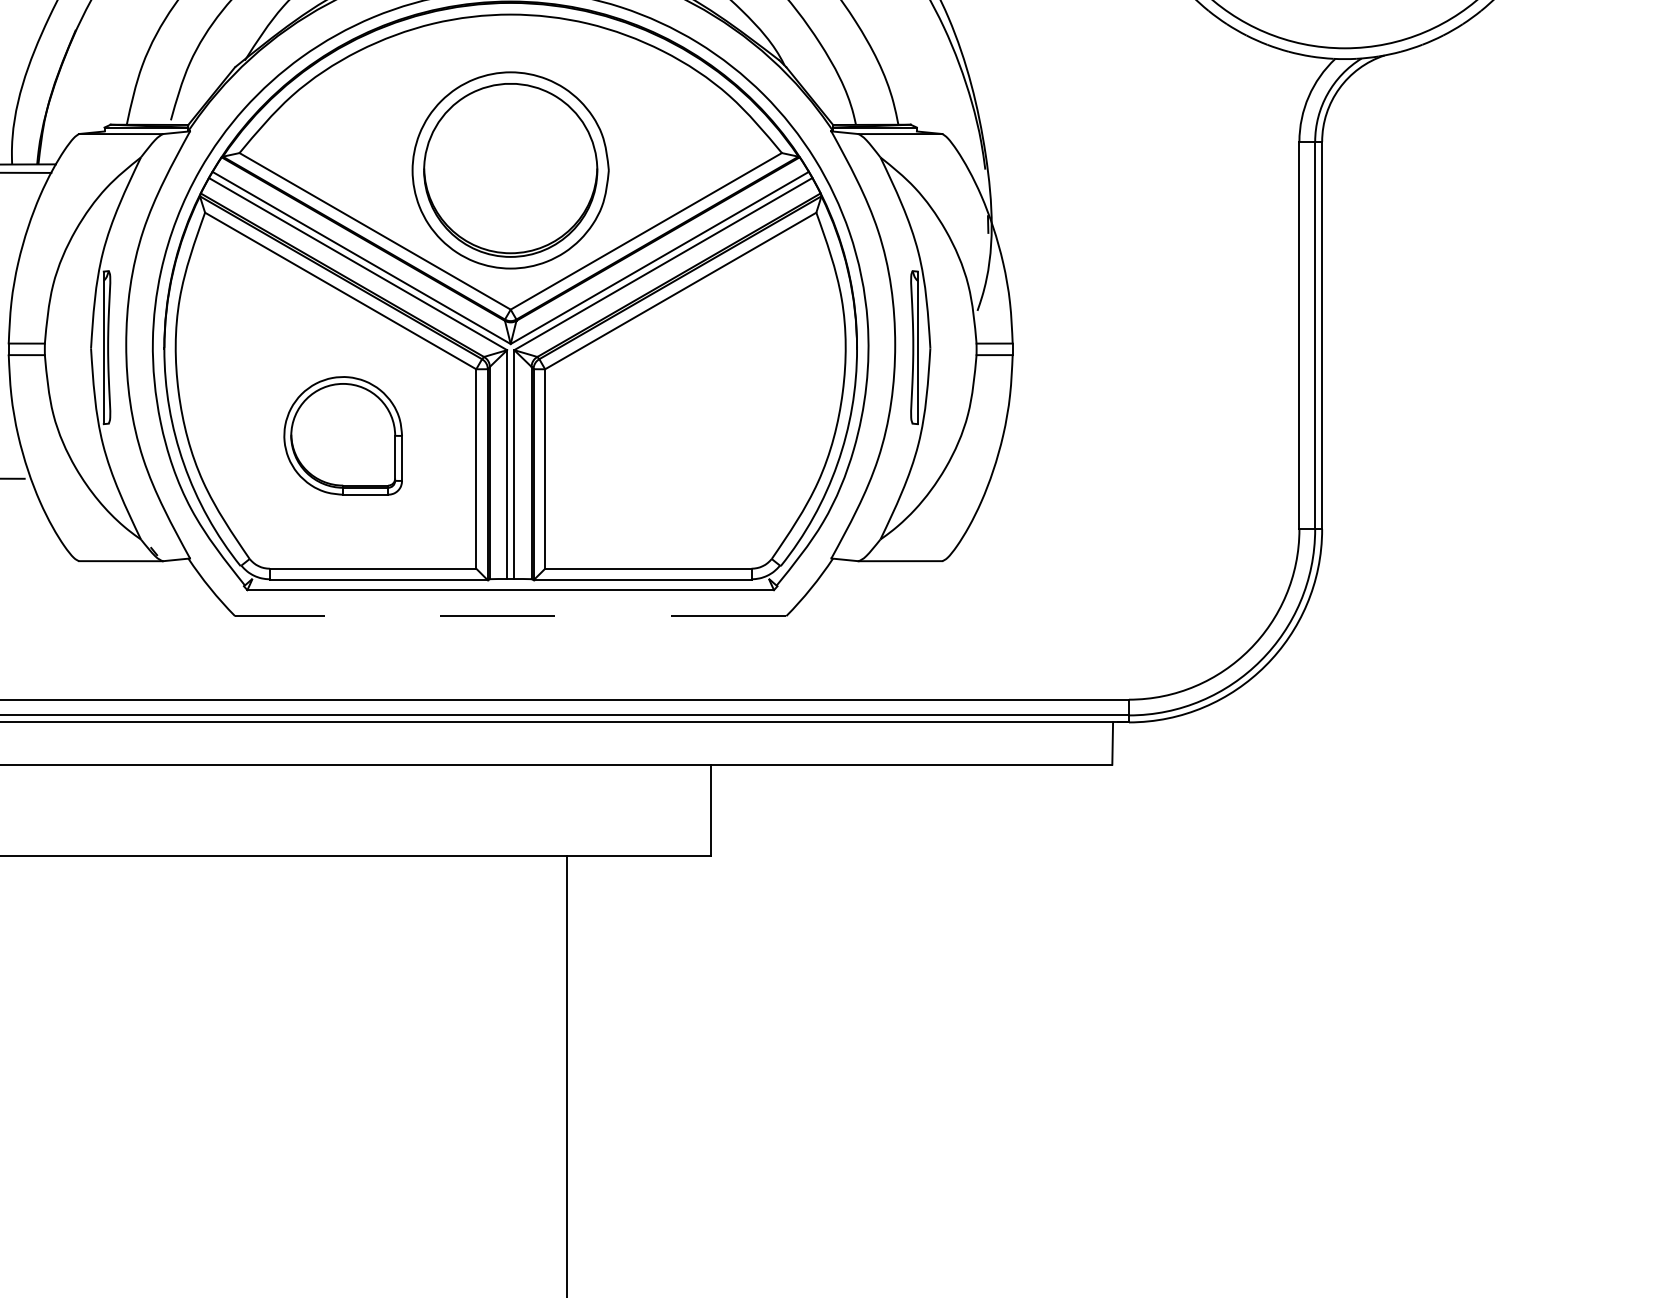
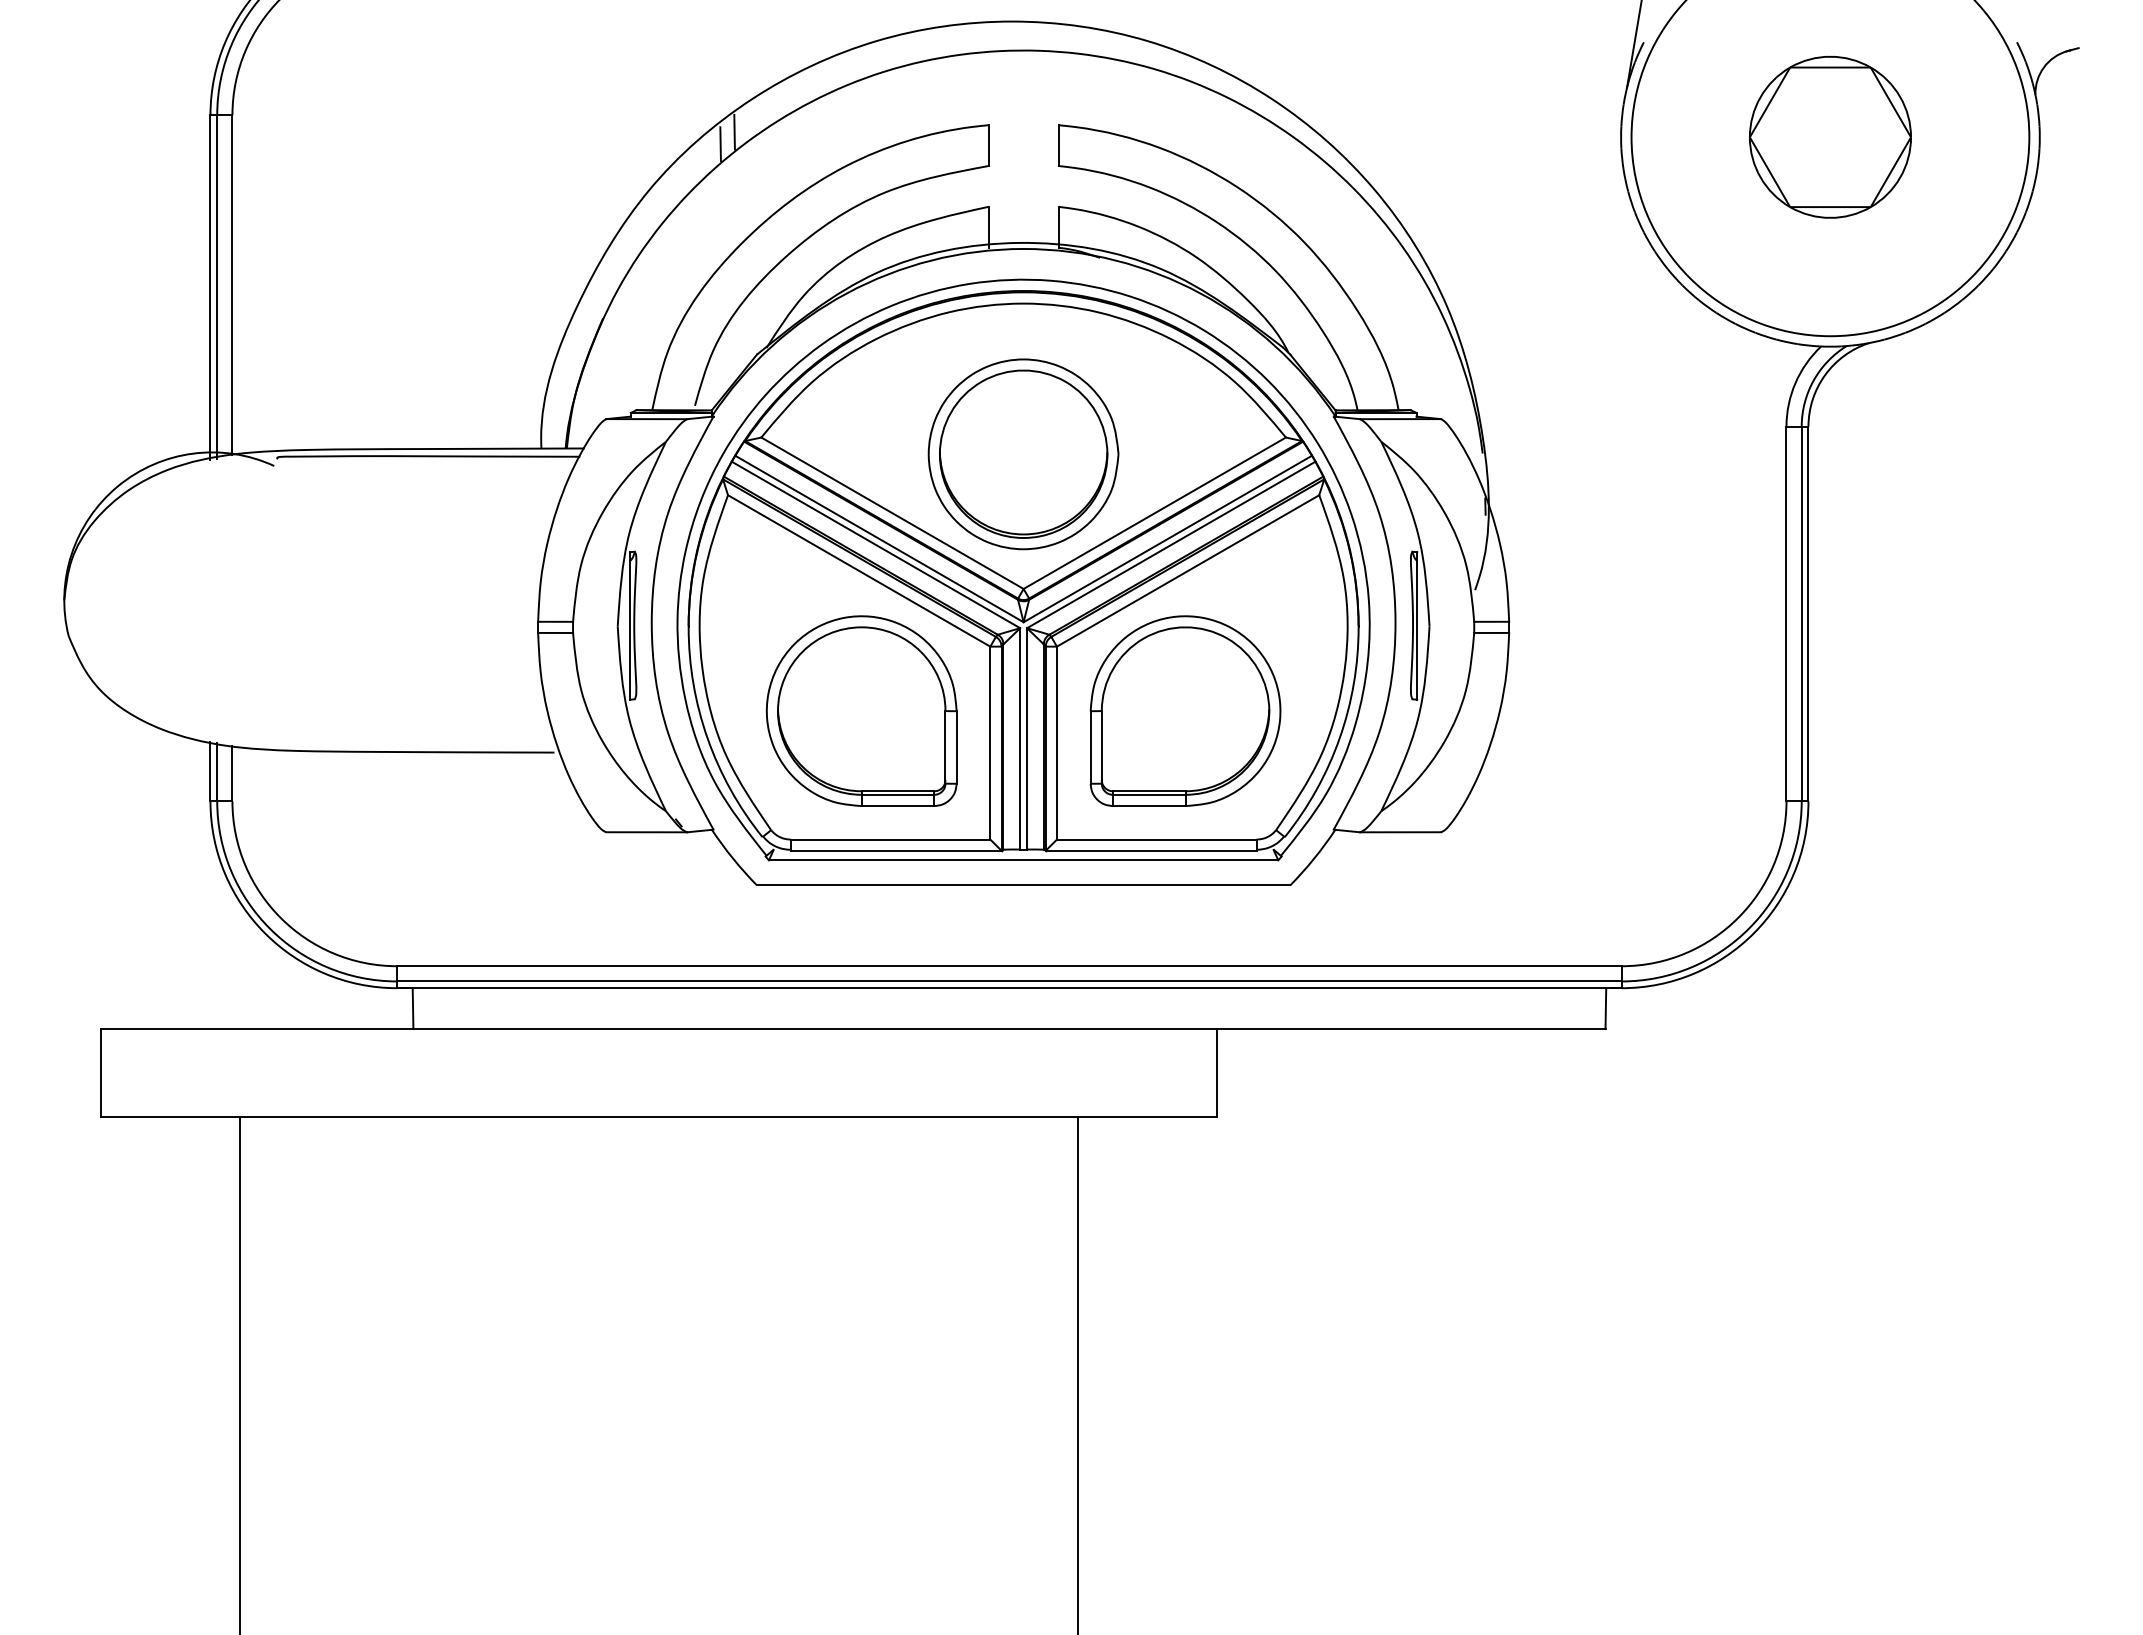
part: (343, 435) -> (861, 710), size x1.67
part: (678, 435) -> (1185, 710), added
line: (510, 616) -> (1023, 885), dashed -> solid

